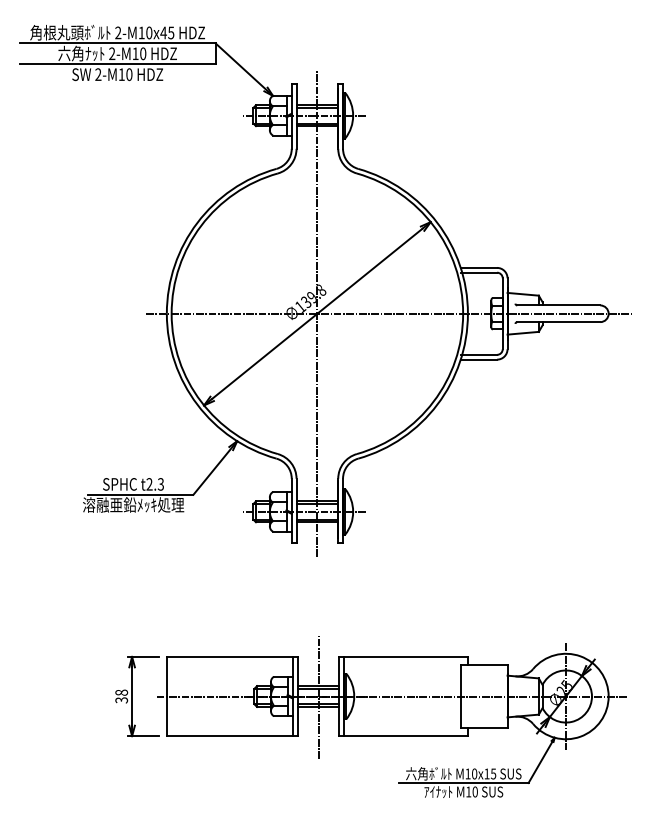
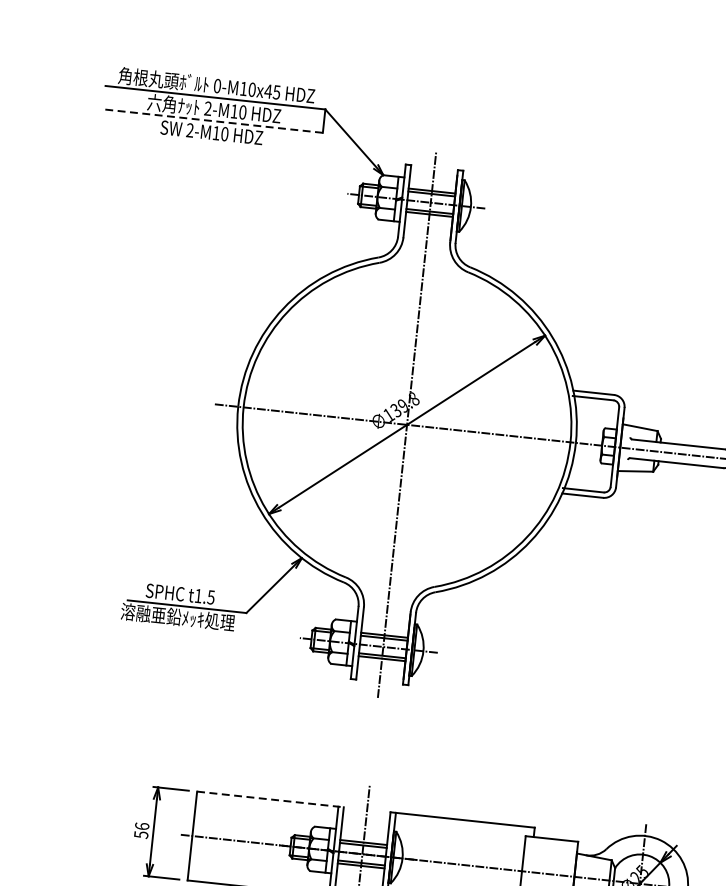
text: (118, 32) -> (217, 85), 2-M10x45 -> 0-M10x45
line: (117, 64) -> (212, 121), solid -> dashed
text: (154, 484) -> (203, 596), t2.3 -> t1.5
line: (232, 656) -> (270, 799), solid -> dashed
text: (121, 696) -> (141, 830), 38 -> 56

